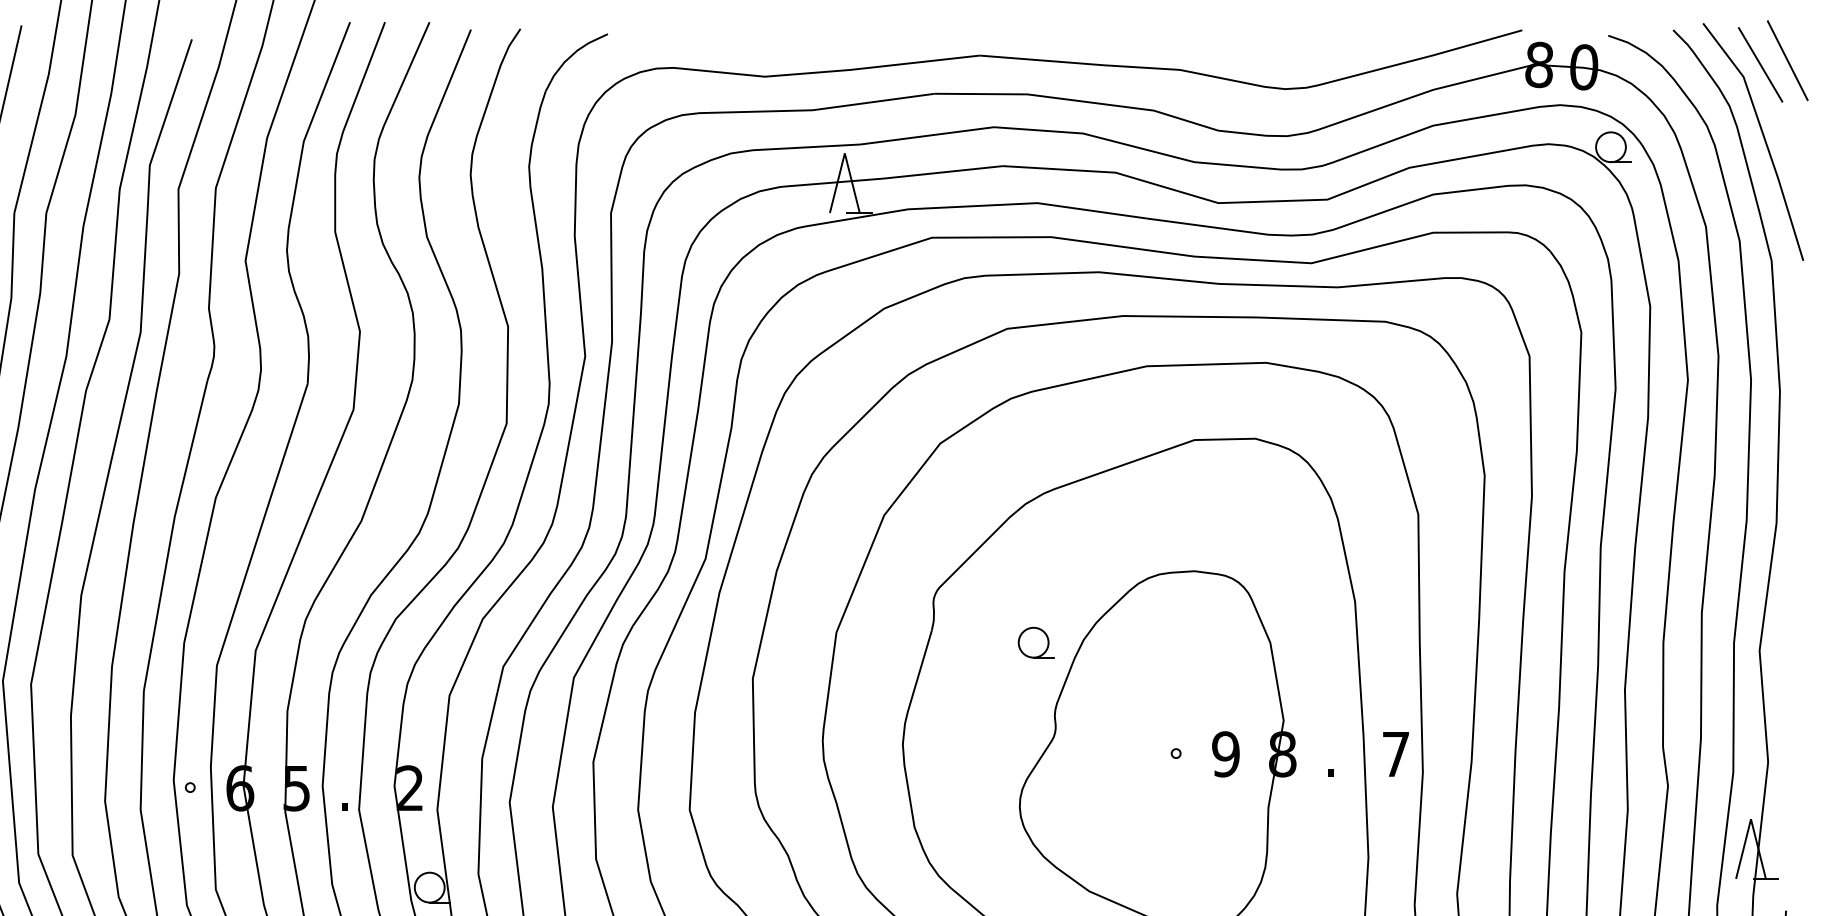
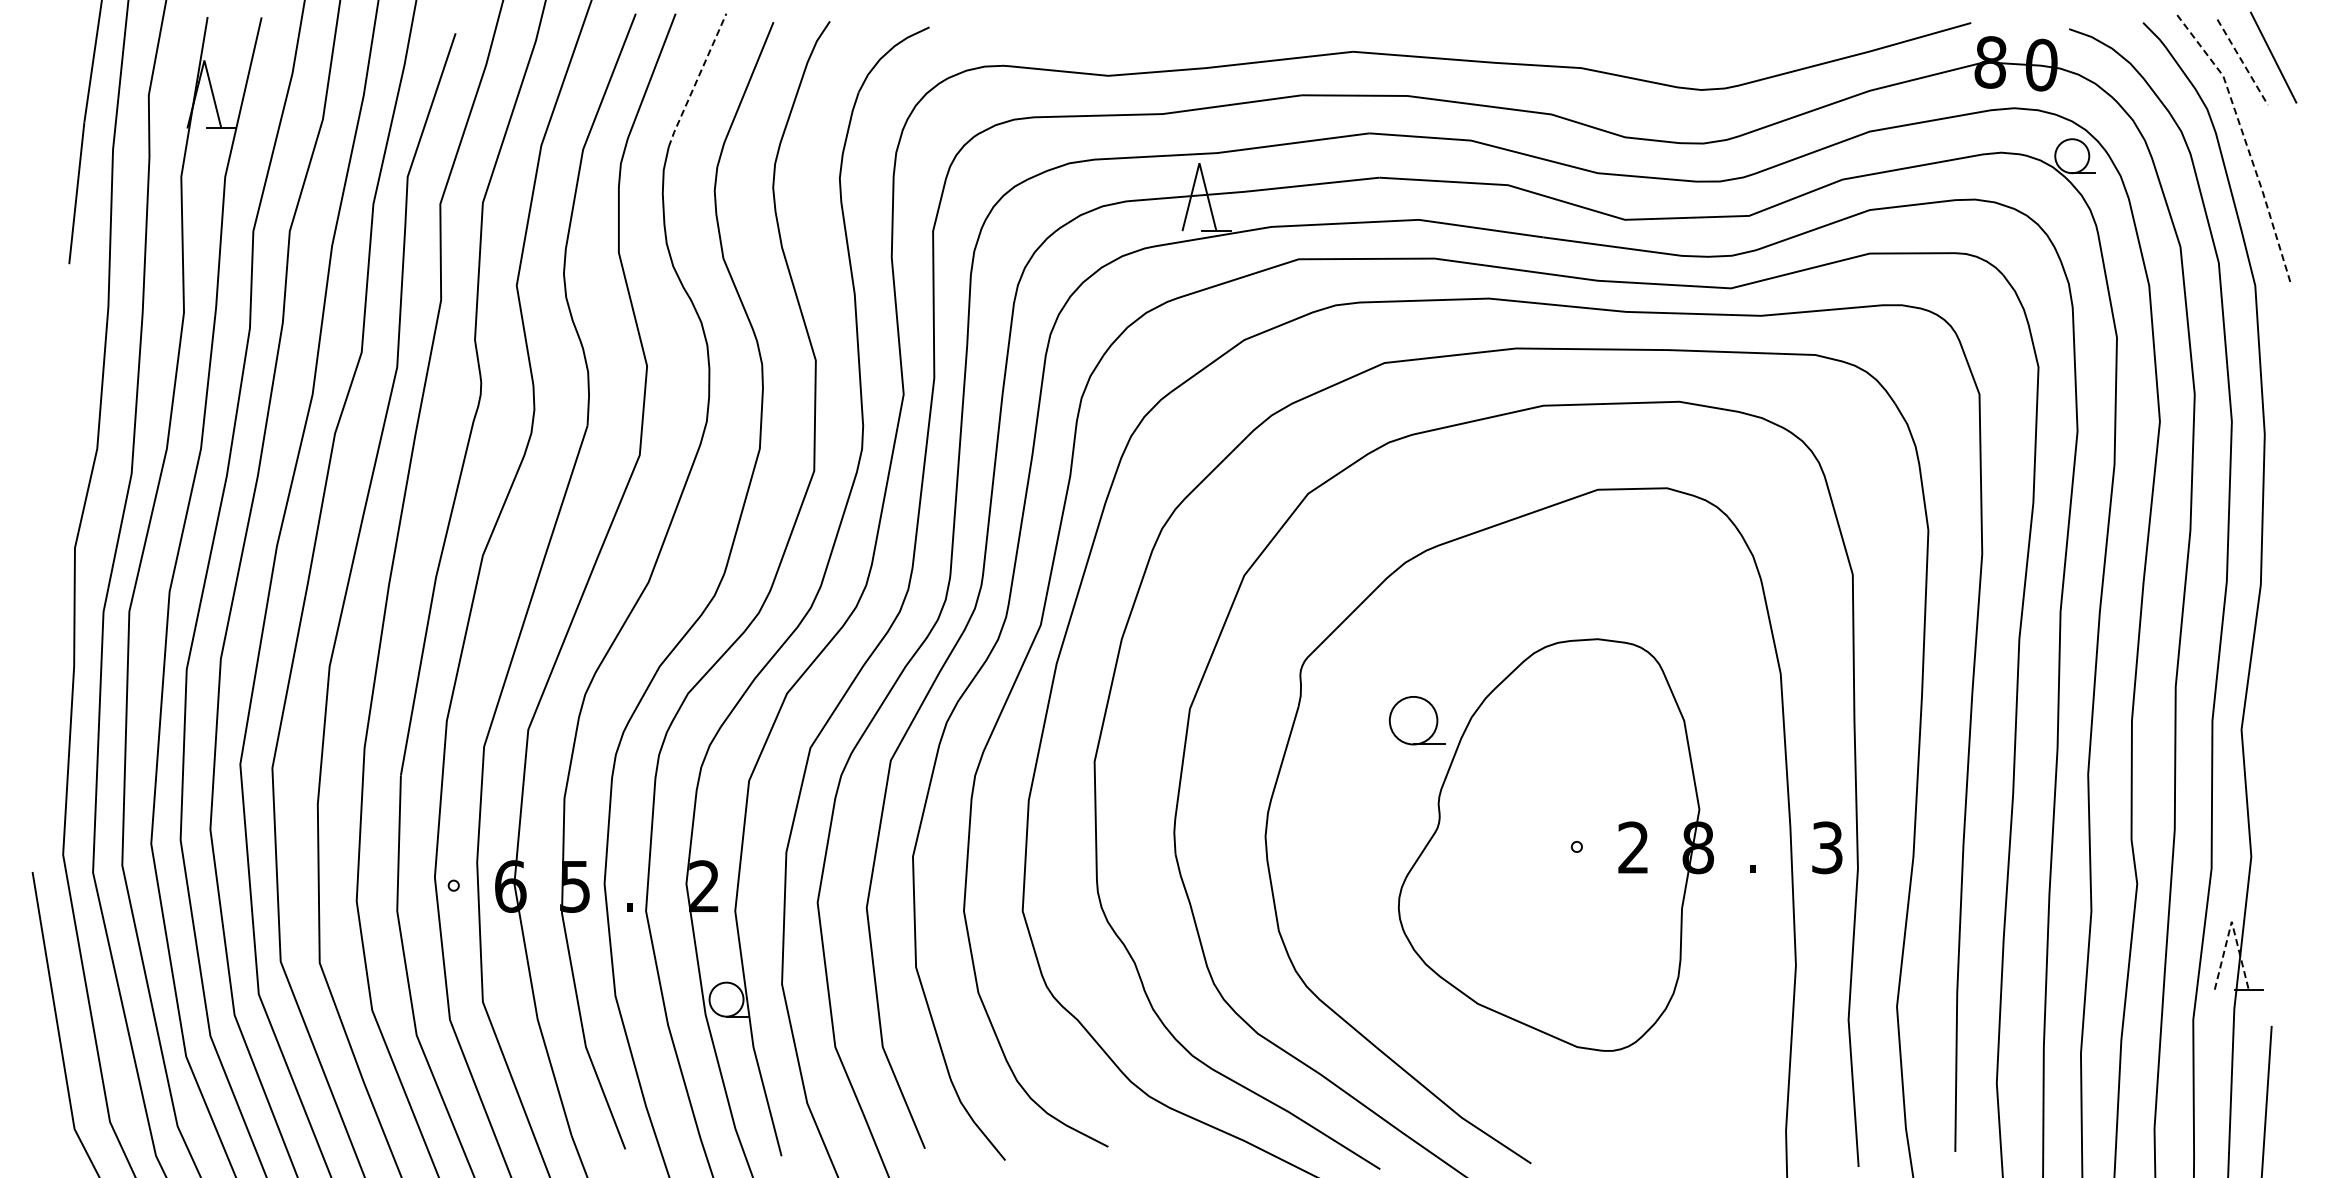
line: (1760, 65) -> (2242, 62), solid -> dashed
line: (404, 80) -> (697, 80), solid -> dashed
line: (1763, 136) -> (2246, 144), solid -> dashed
part: (1035, 642) -> (1416, 720), size x1.4
text: (1225, 754) -> (1633, 847), 9 -> 2
text: (1396, 754) -> (1827, 847), 7 -> 3
line: (1750, 819) -> (2231, 921), solid -> dashed

